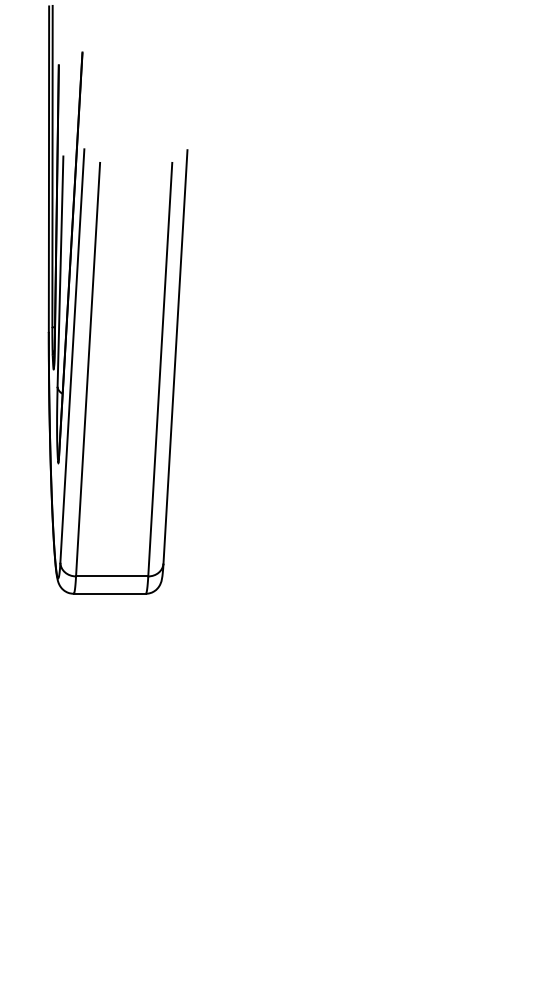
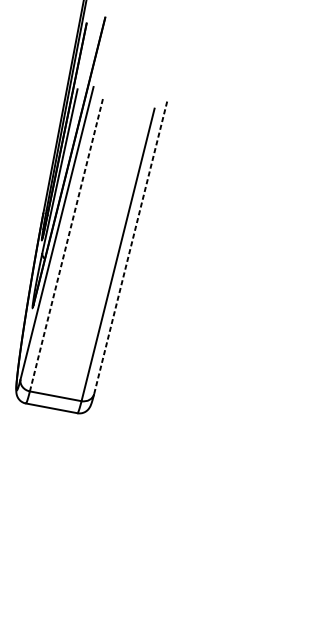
line: (175, 357) -> (130, 248), solid -> dashed
line: (88, 369) -> (66, 245), solid -> dashed

